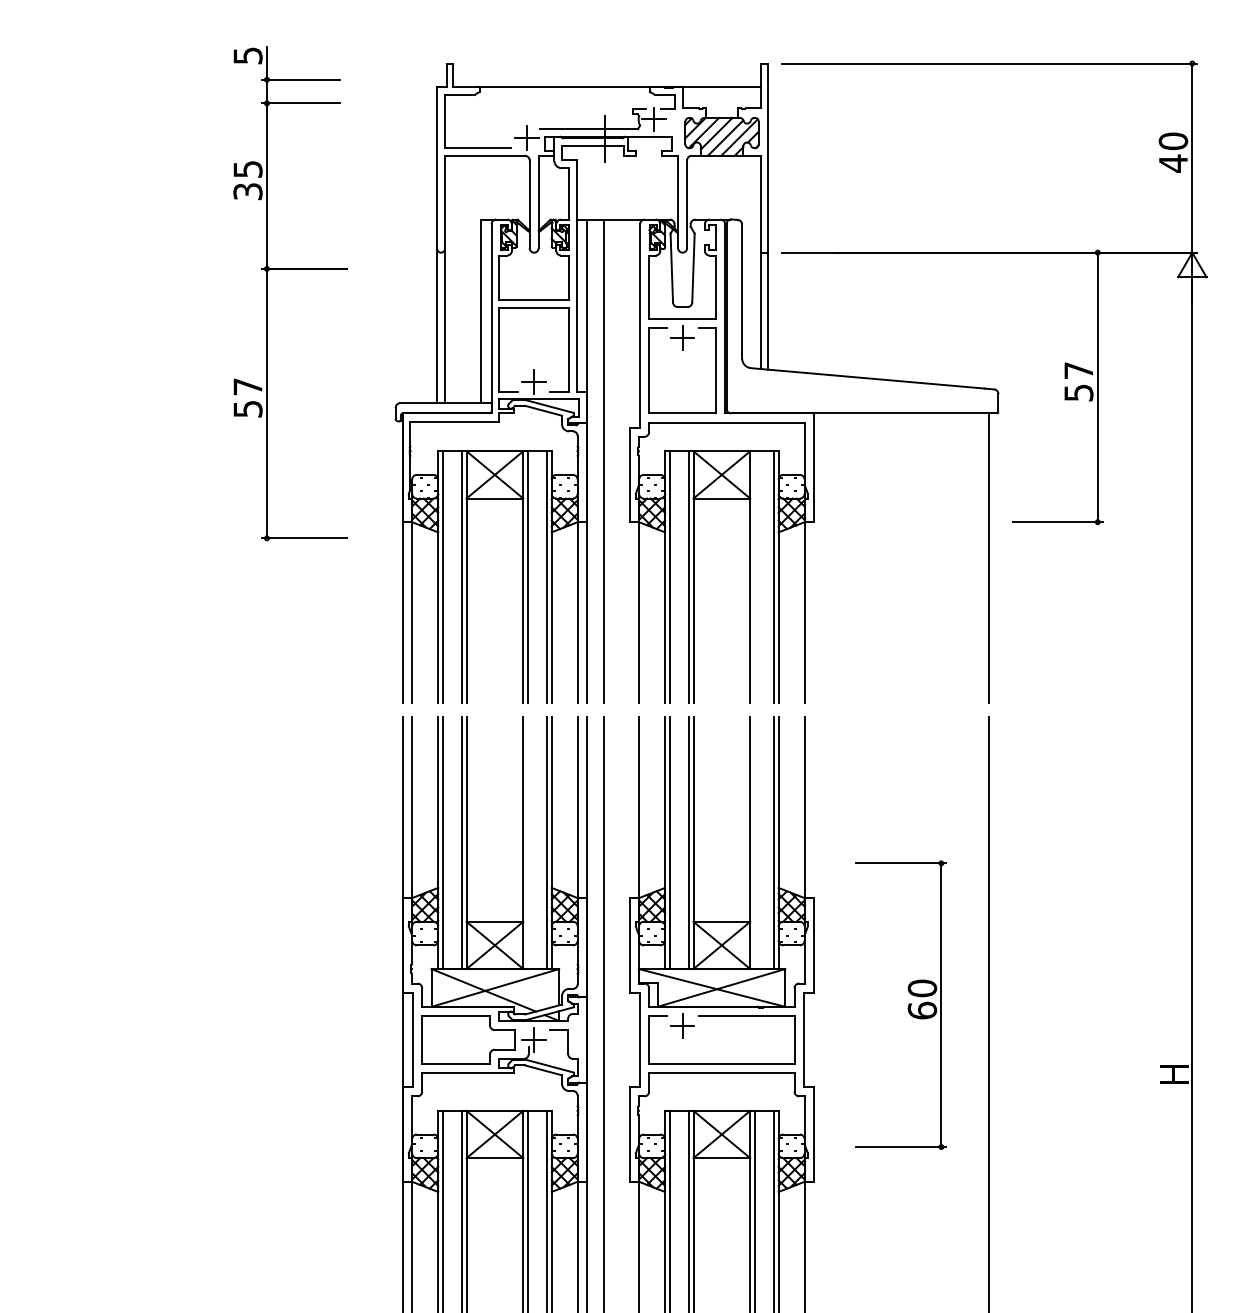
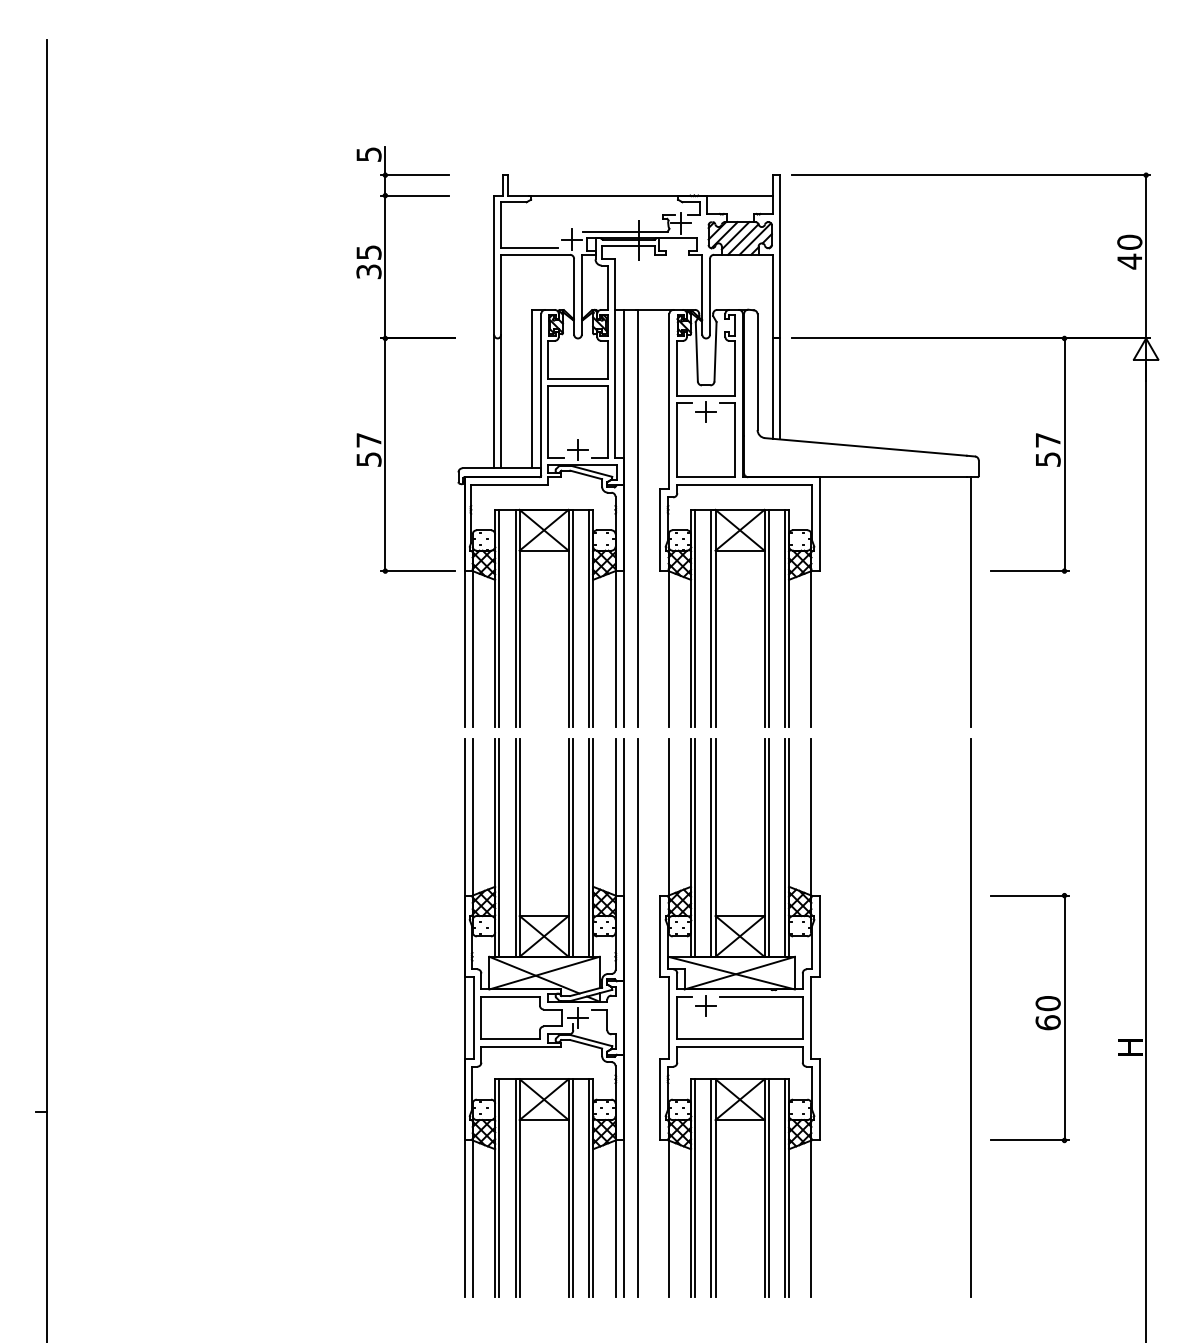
part: (267, 293) -> (385, 359), moved
line: (754, 577) -> (768, 618), added
line: (527, 842) -> (572, 847), added
line: (754, 842) -> (768, 847), added
part: (900, 1005) -> (1029, 1018), moved

